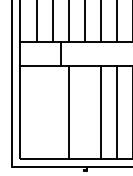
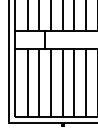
line: (37, 111) -> (27, 82), added
line: (53, 111) -> (39, 82), added
line: (84, 111) -> (62, 82), added

